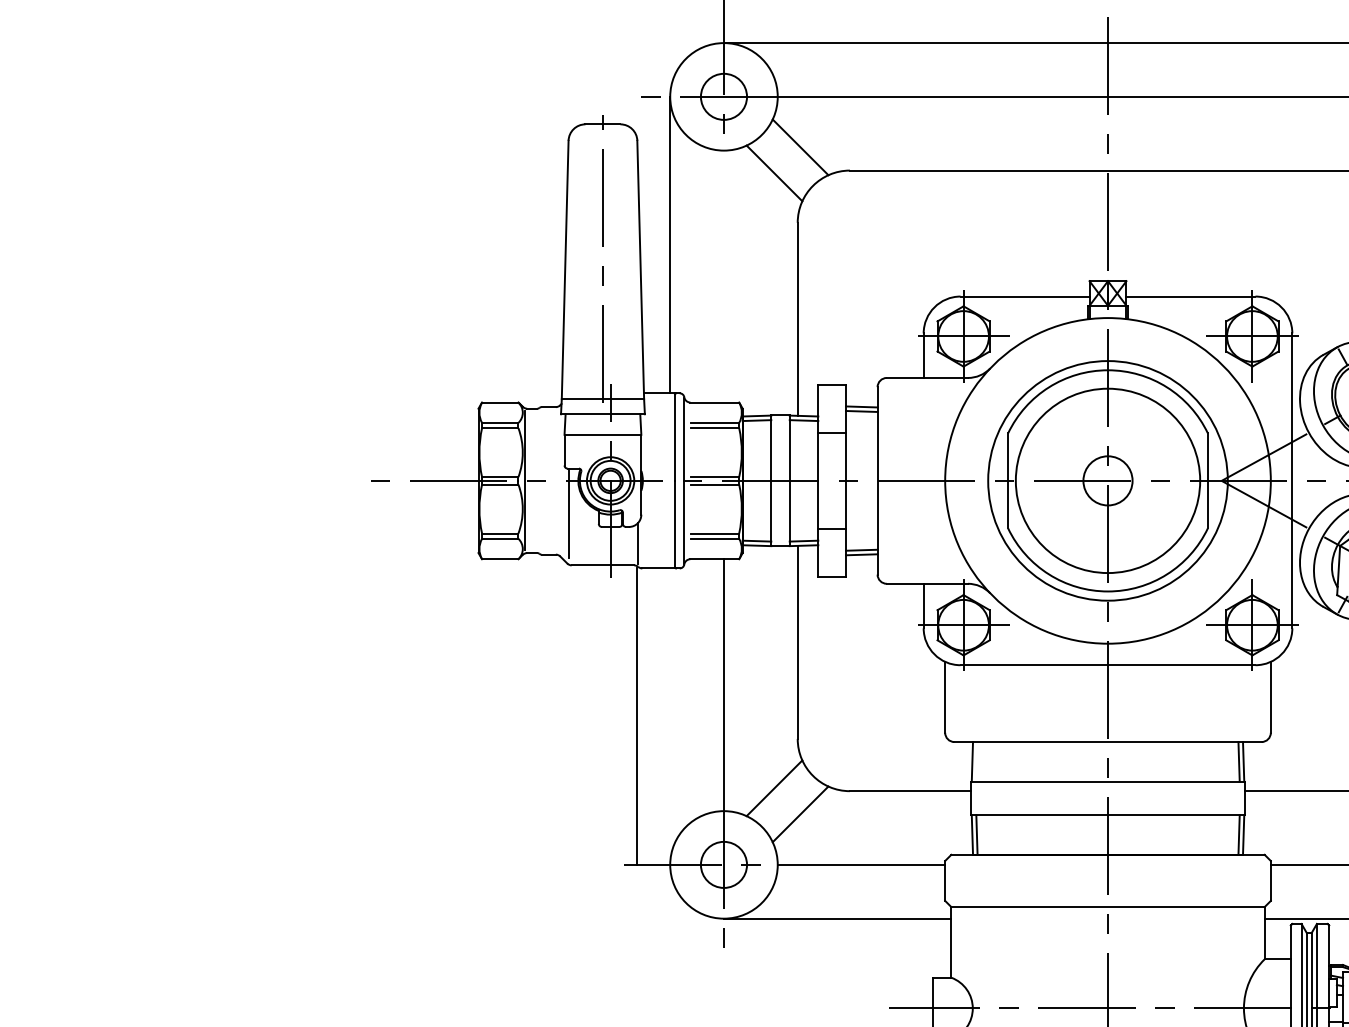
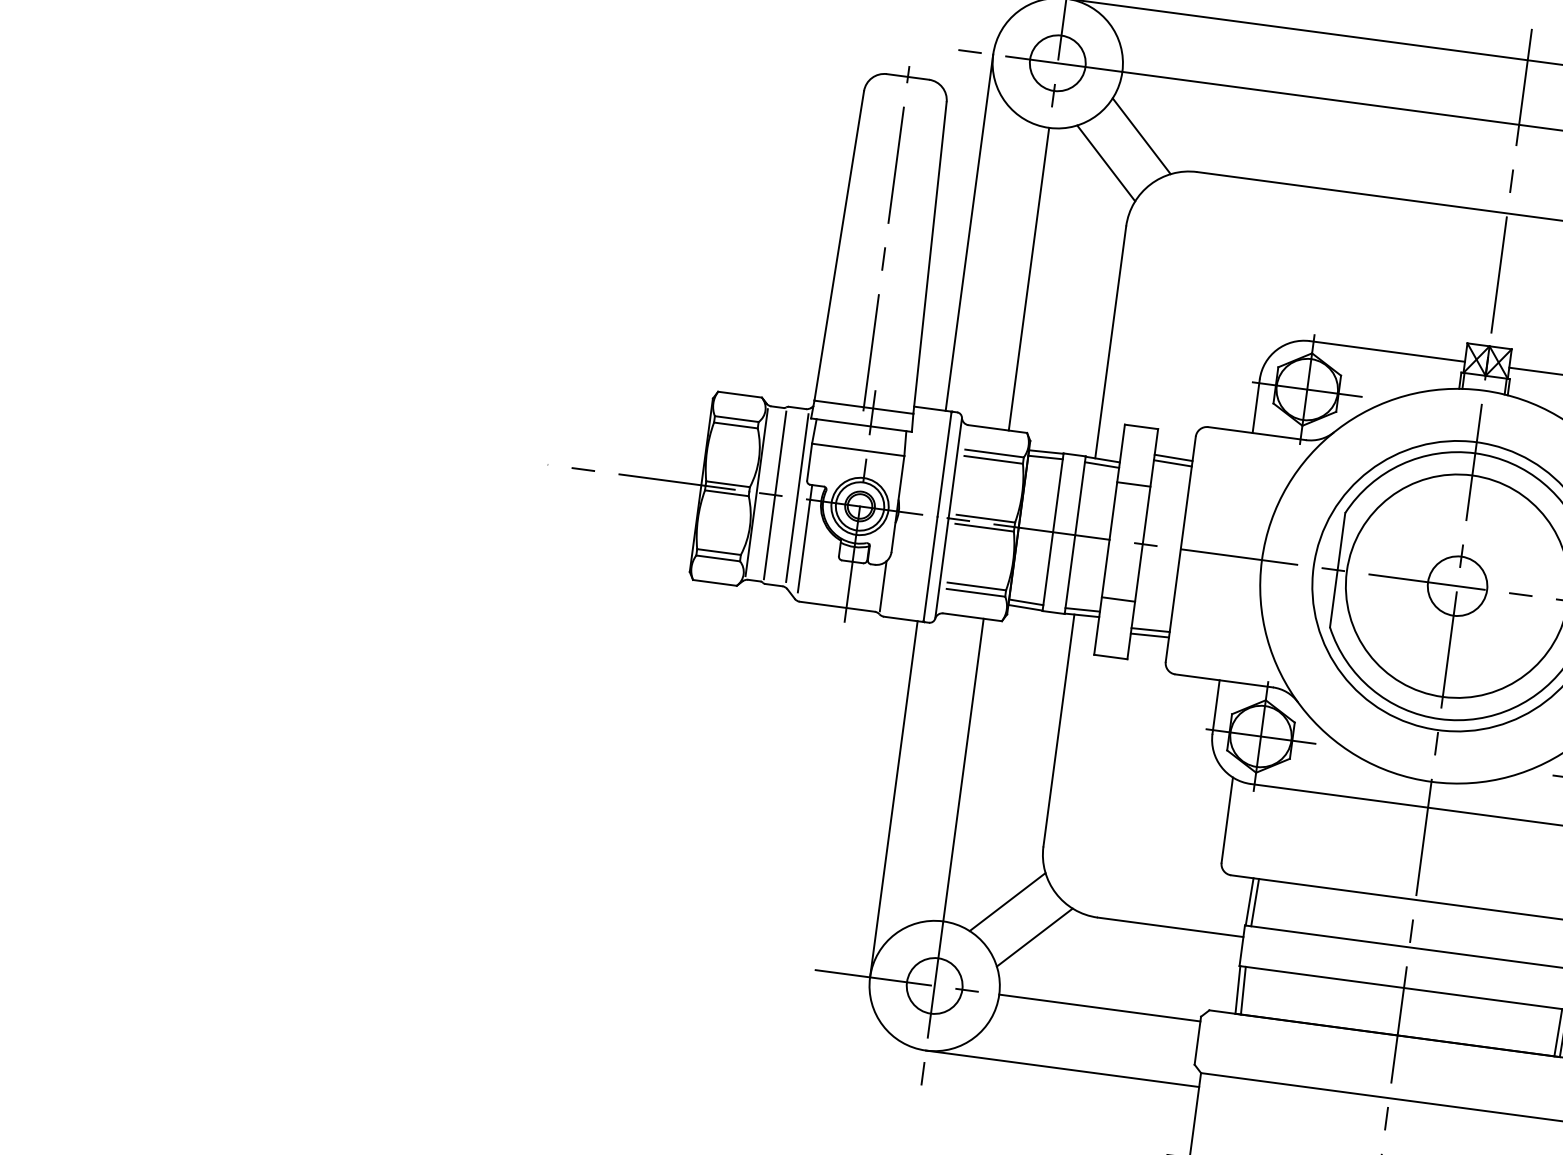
line: (723, 276) -> (1028, 279), added
line: (539, 480) -> (774, 494), added
line: (558, 480) -> (797, 497), added
line: (637, 716) -> (894, 799), moved
line: (976, 761) -> (1254, 902), added

